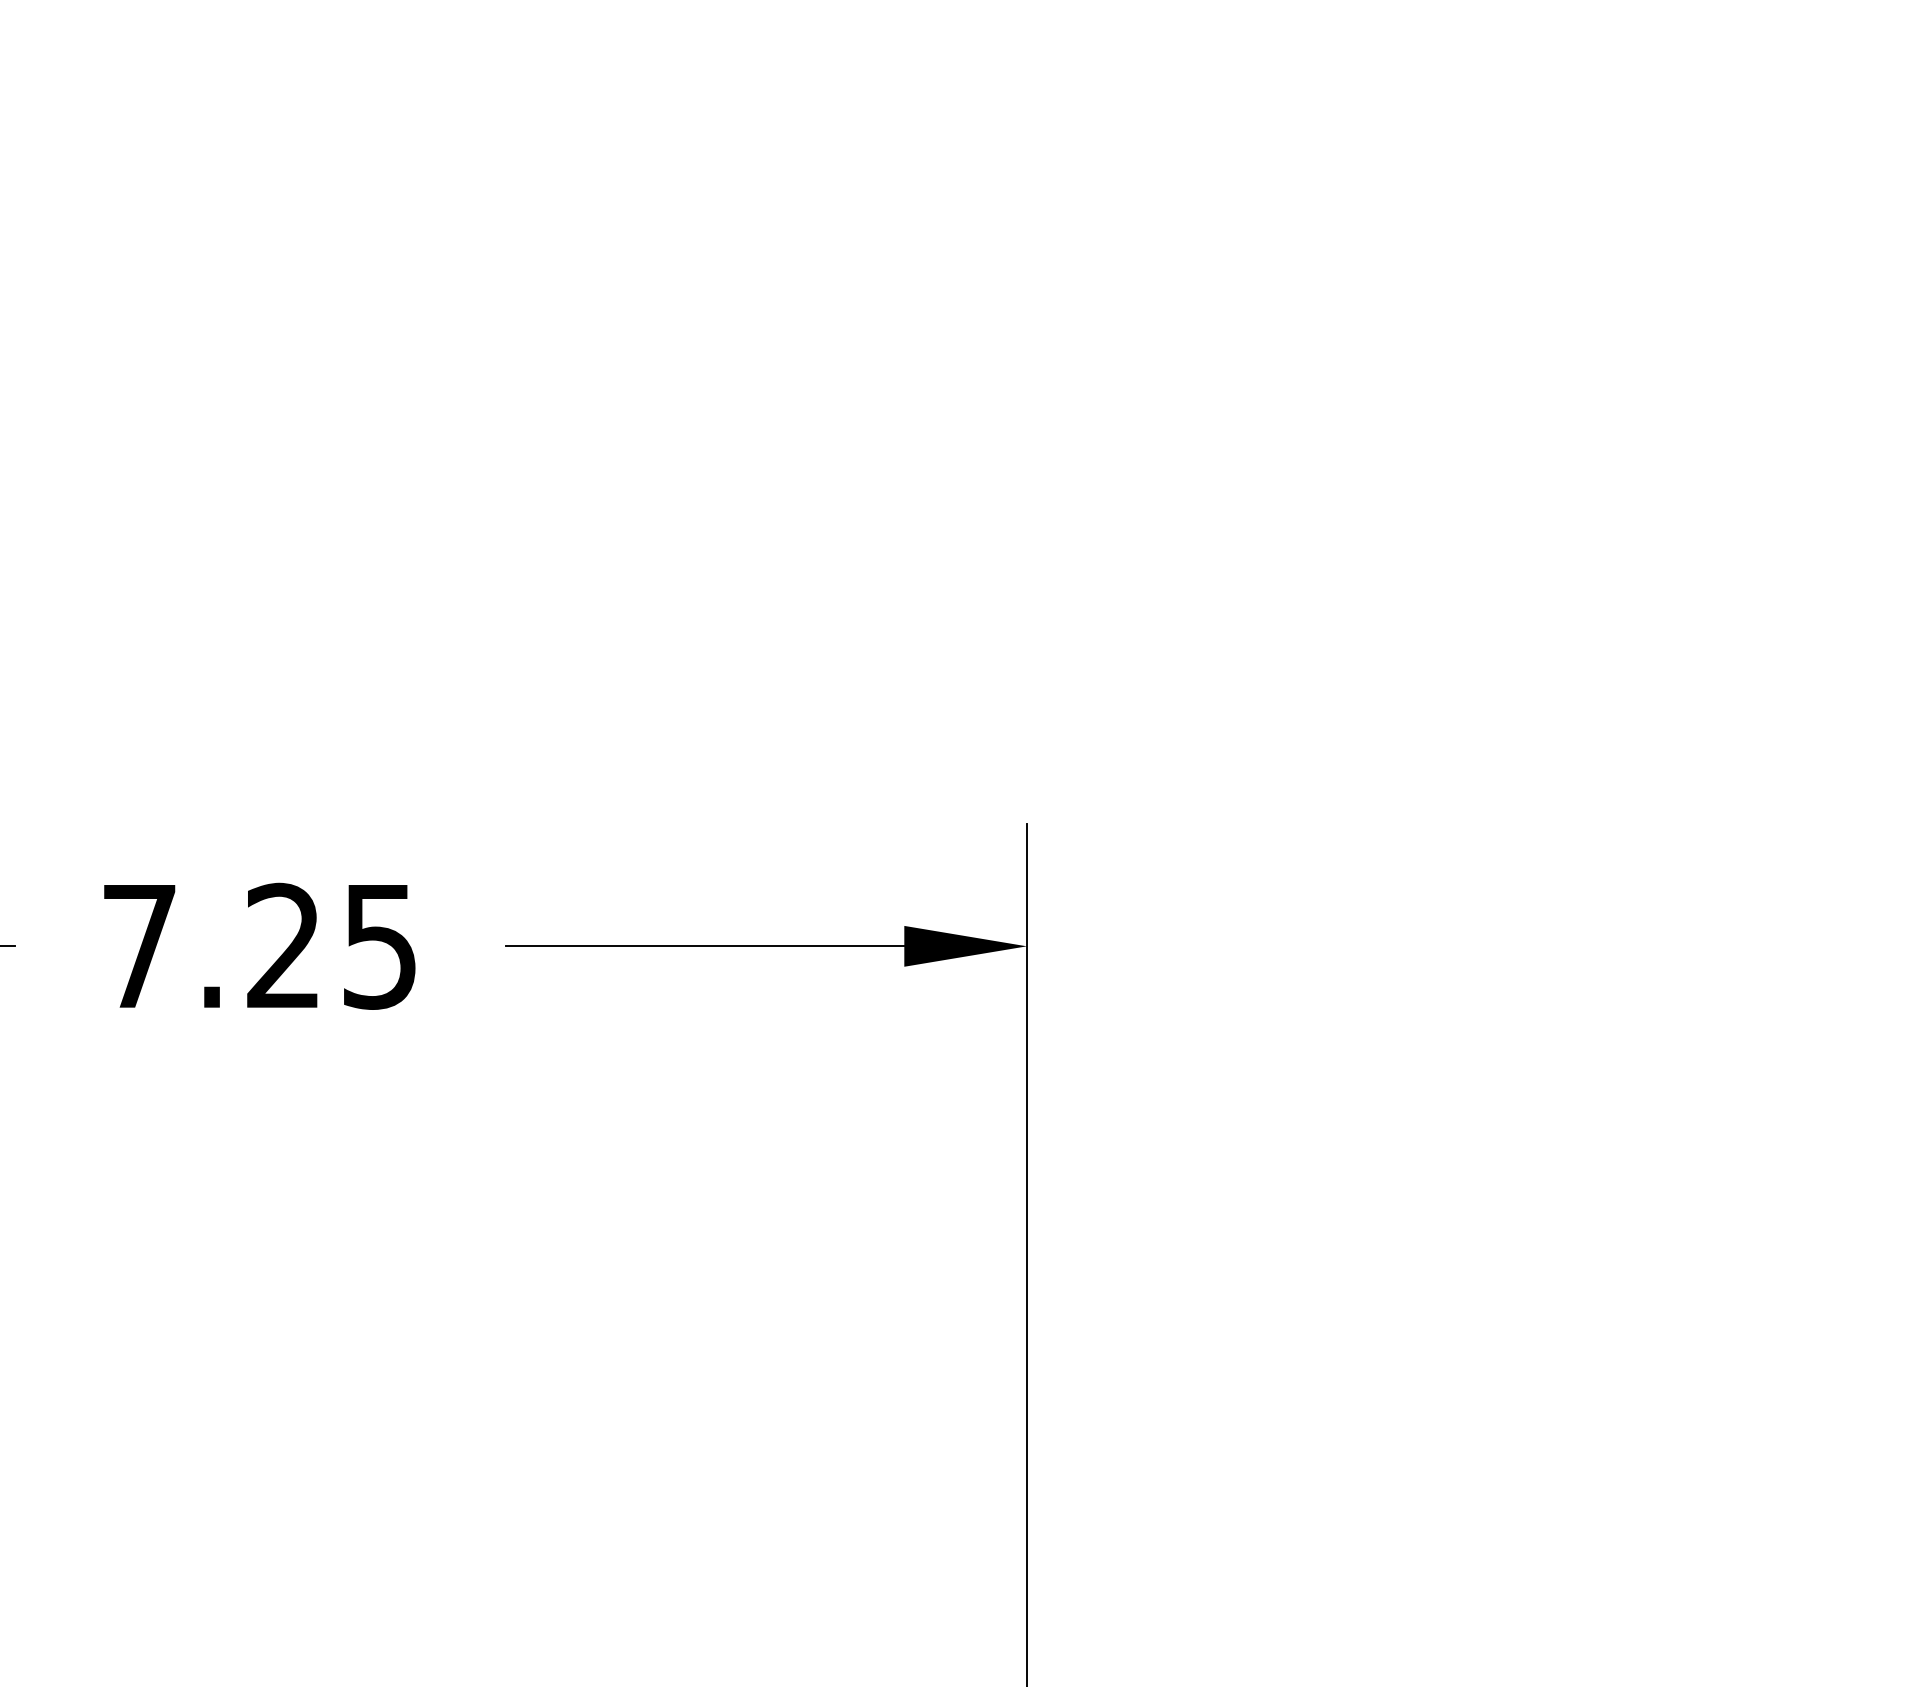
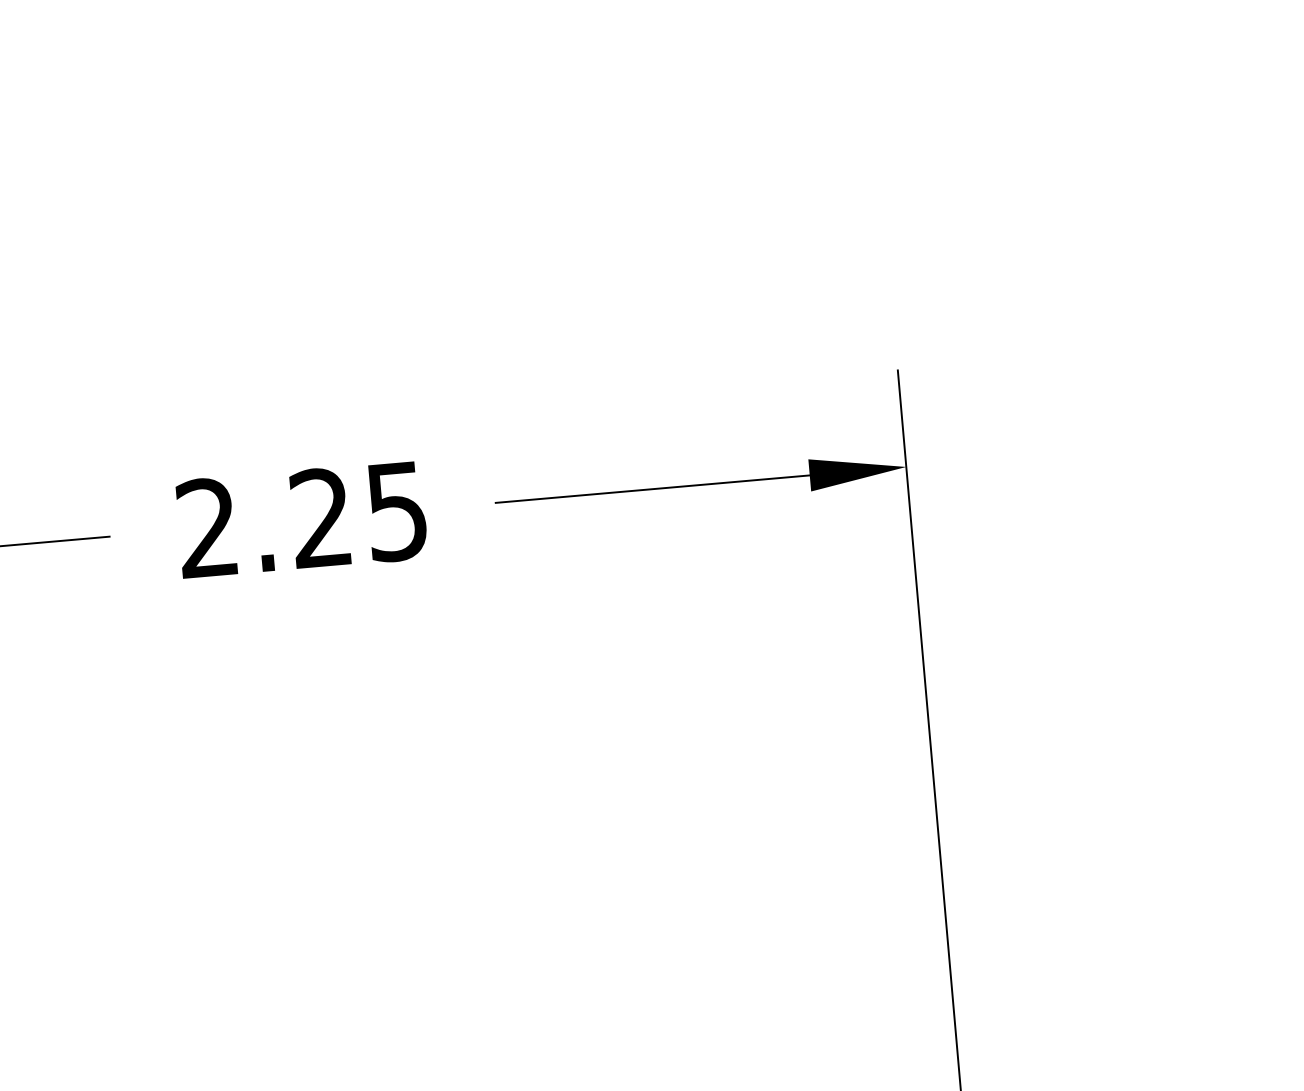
text: (139, 944) -> (207, 526), 7.25 -> 2.25

